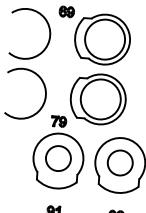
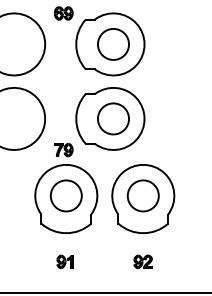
circle: (105, 38) -> (113, 43), size x0.62
circle: (100, 99) -> (113, 118), size x0.62

